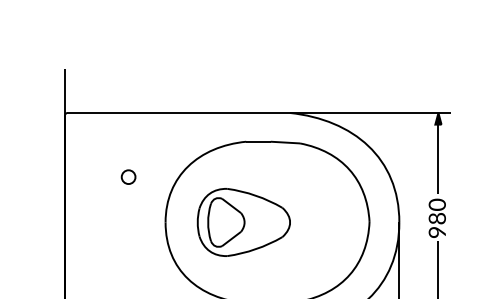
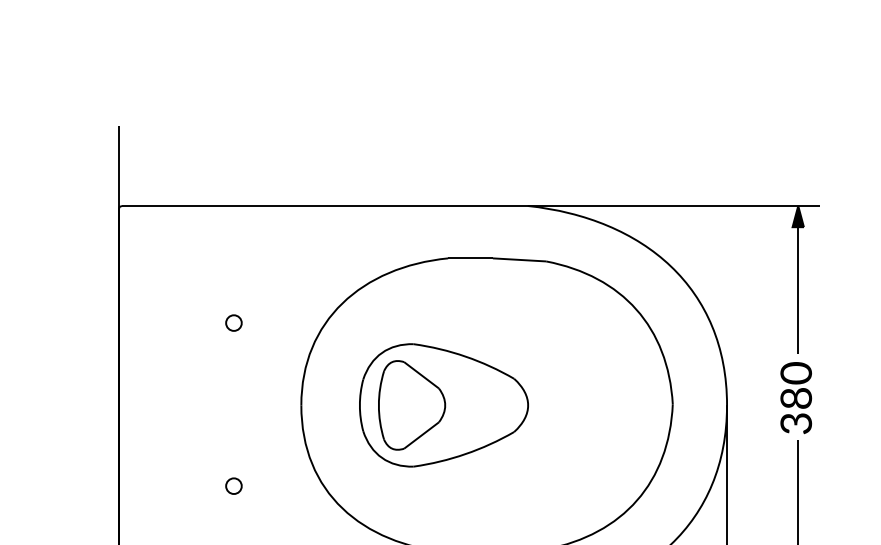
part: (128, 177) -> (233, 323), size x0.62
text: (437, 232) -> (796, 423), 980 -> 380
part: (128, 266) -> (233, 485), added

